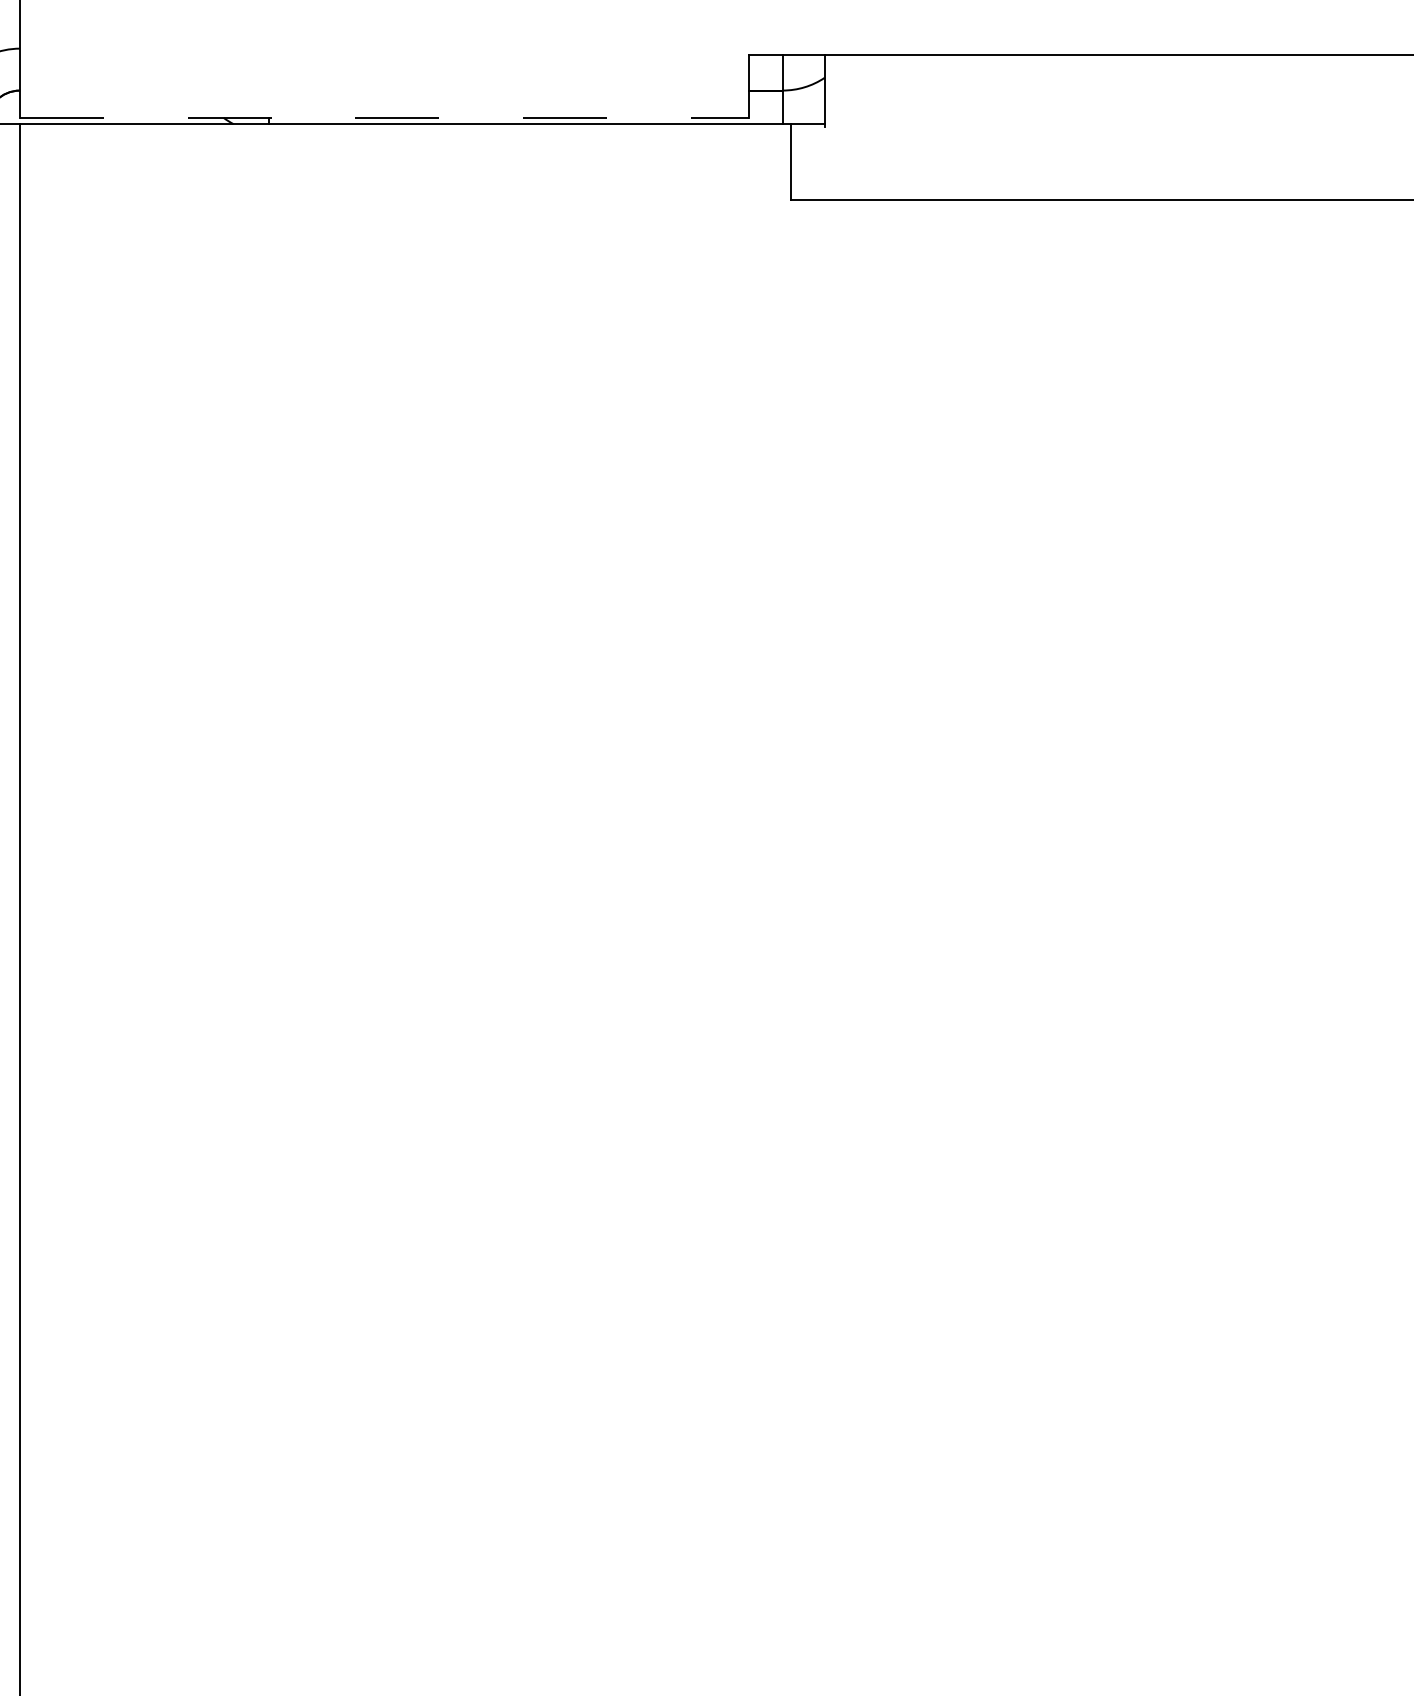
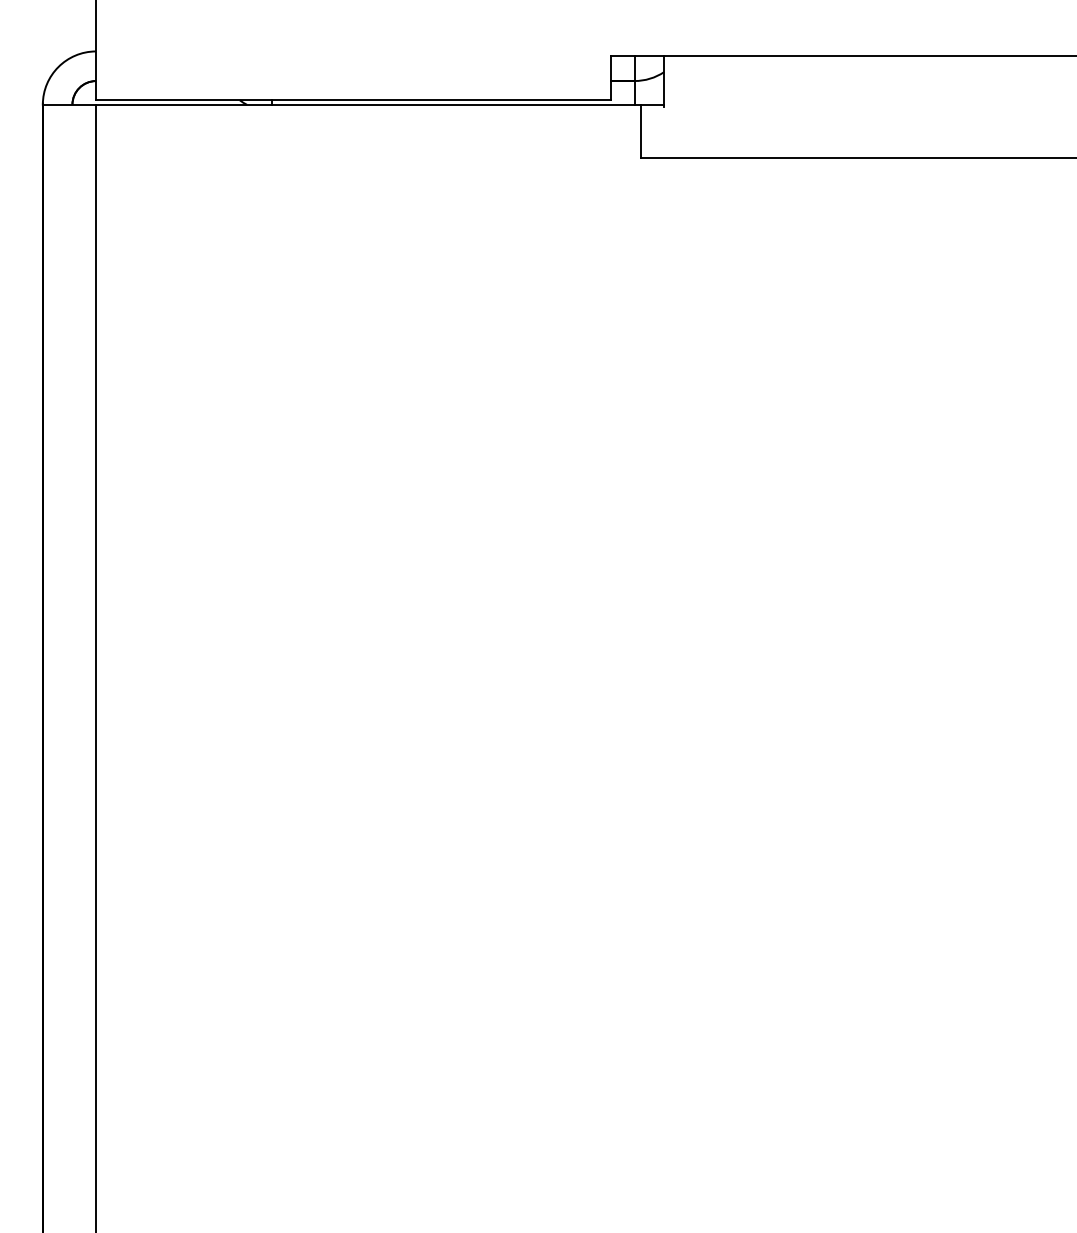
line: (386, 118) -> (354, 100), dashed -> solid

